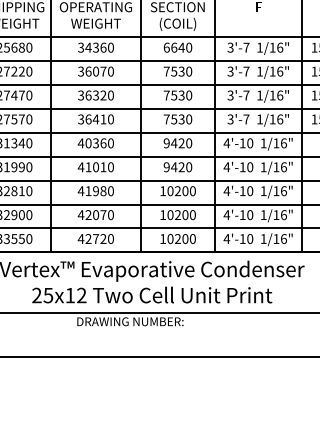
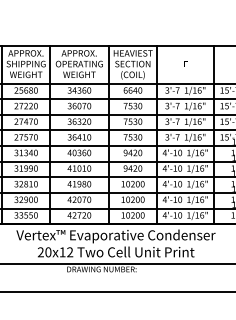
text: (48, 295) -> (48, 252), 25x12 -> 20x12

